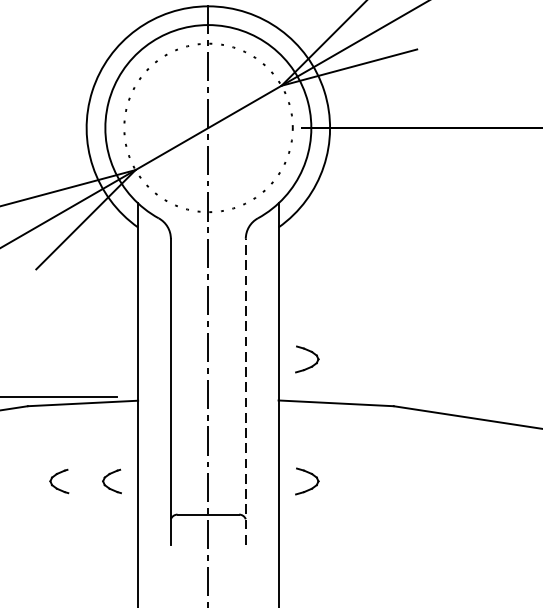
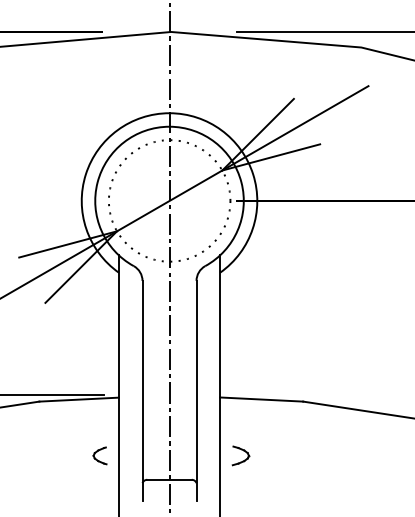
part: (306, 358) -> (240, 367), removed
line: (245, 390) -> (196, 390), dashed -> solid
part: (58, 480) -> (61, 455), removed

